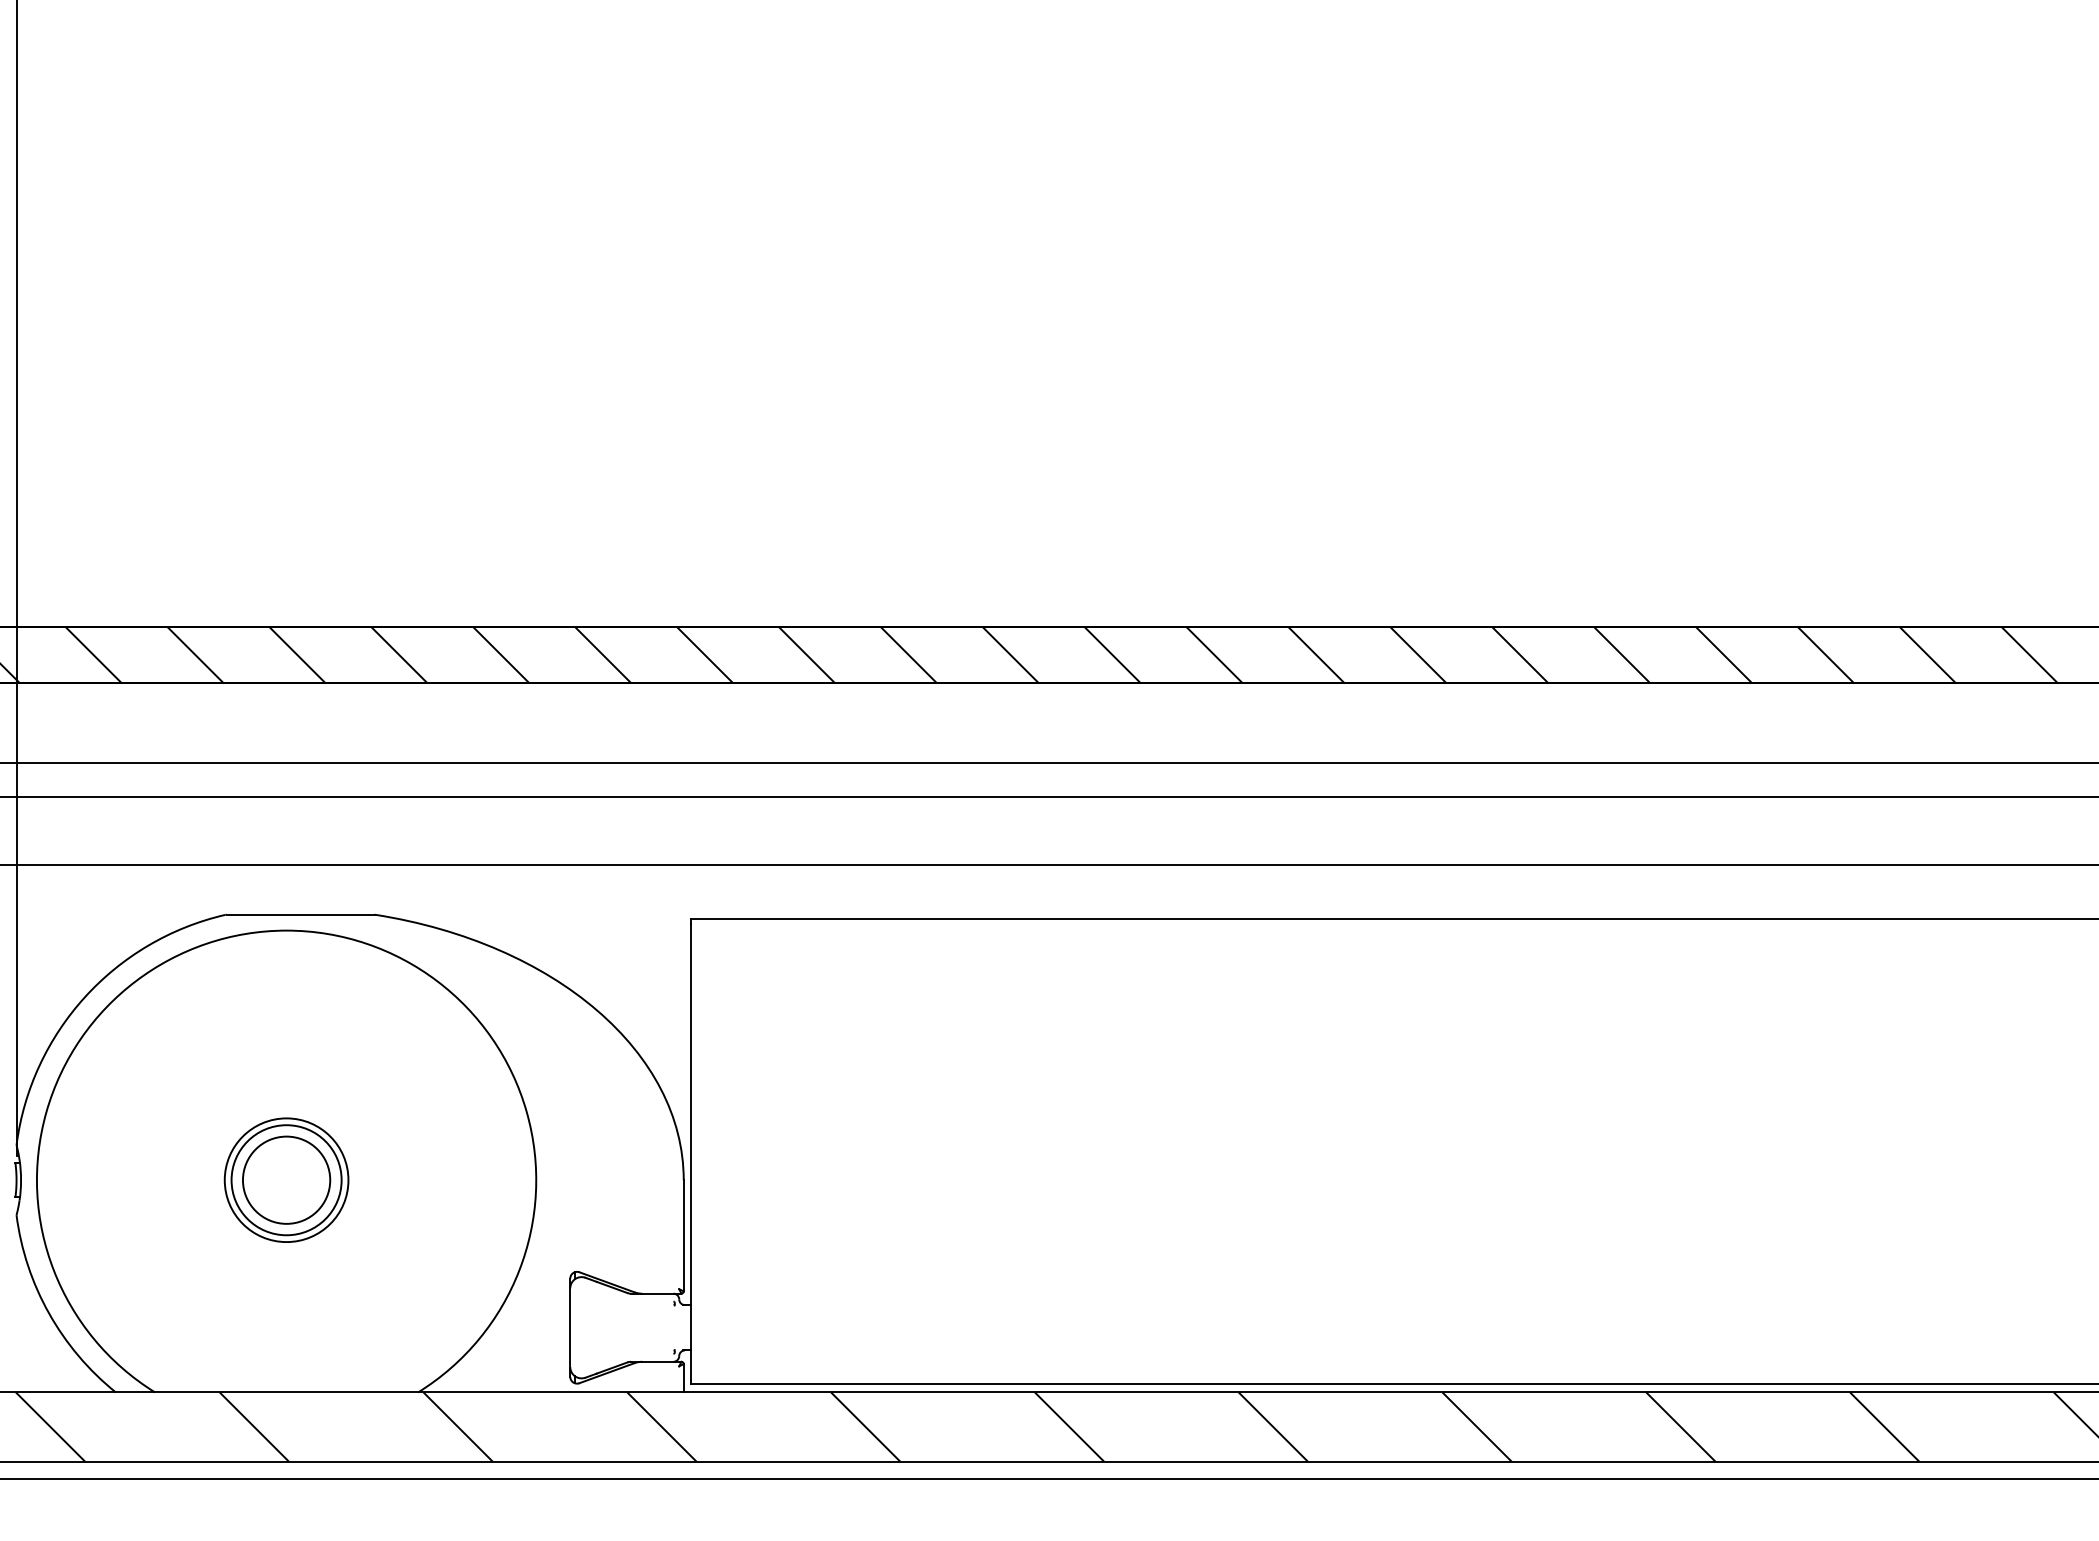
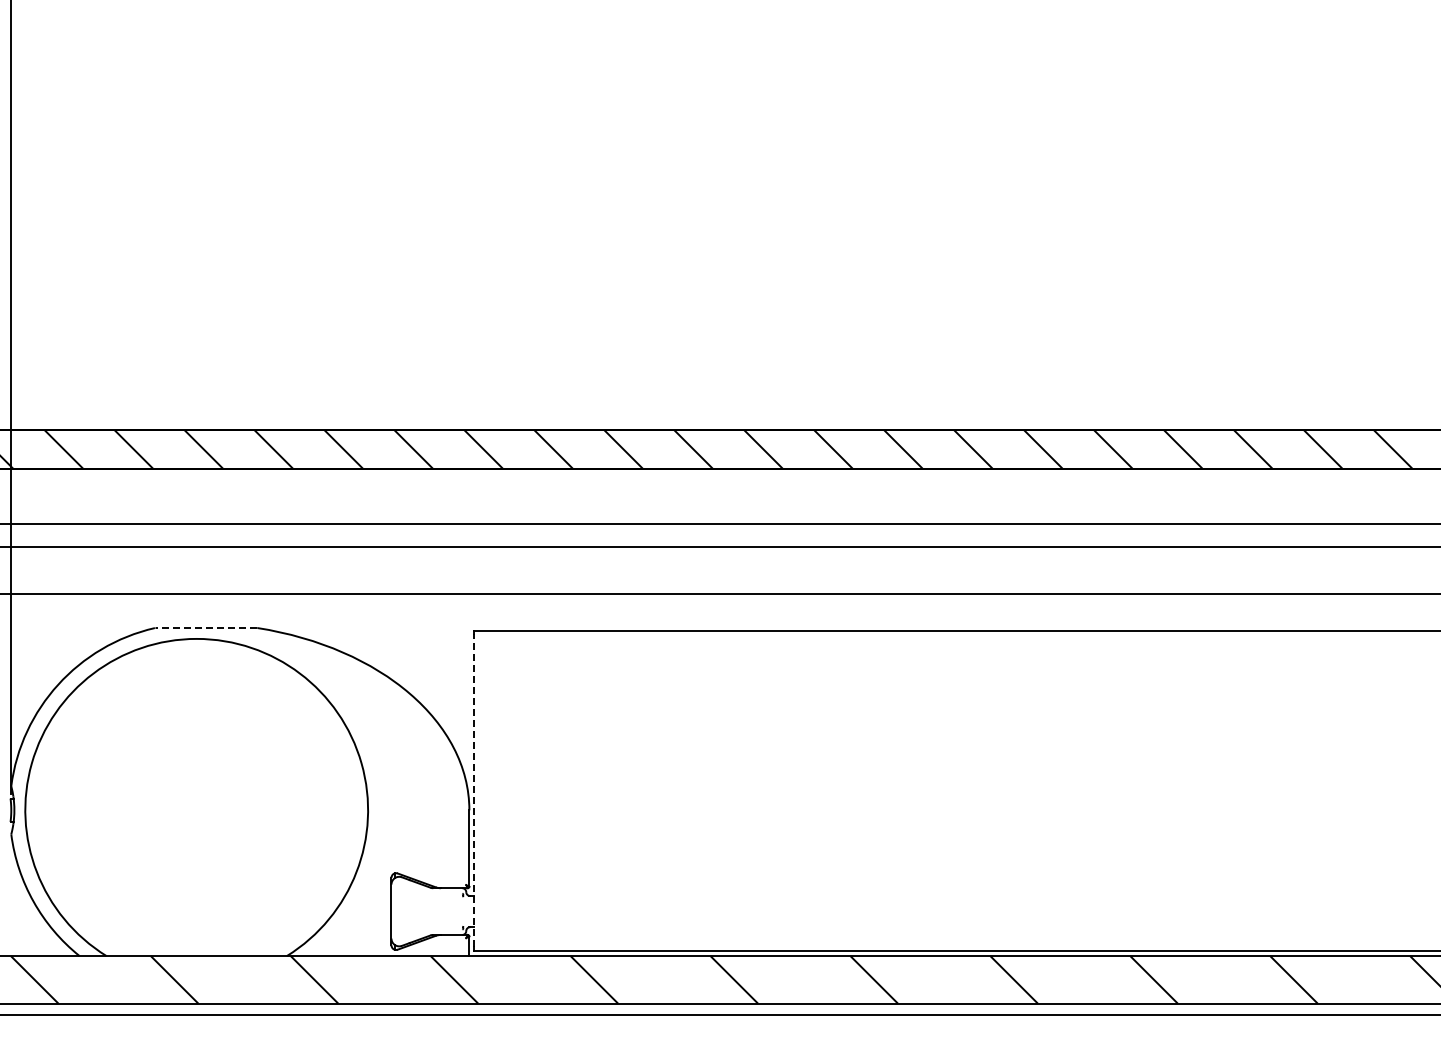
line: (300, 915) -> (206, 628), solid -> dashed
line: (691, 1151) -> (474, 790), solid -> dashed
part: (286, 1180) -> (196, 810), removed

